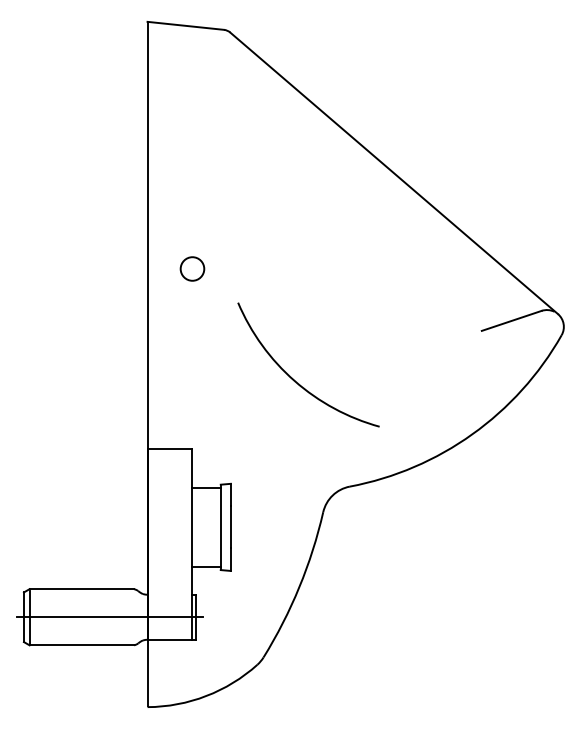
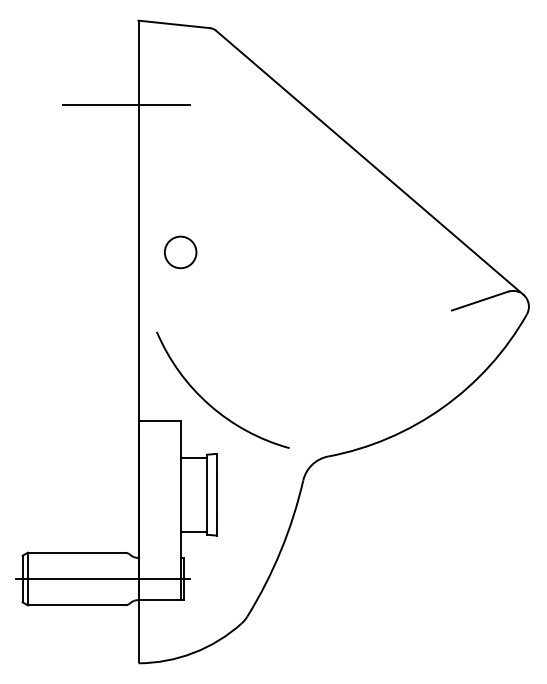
line: (134, 111) -> (126, 104), added
circle: (192, 268) -> (180, 251), size x1.43
arc: (293, 378) -> (208, 402), moved

